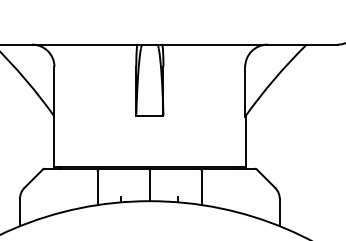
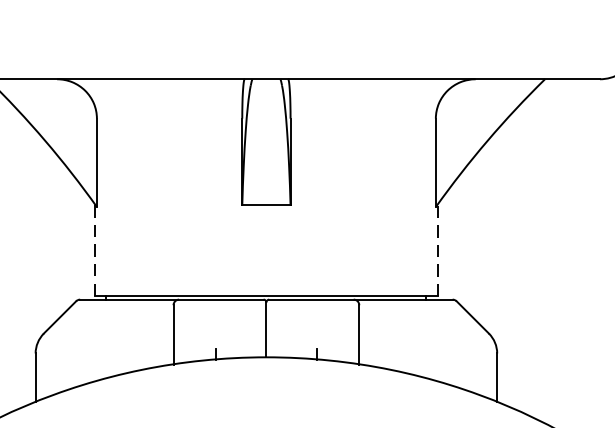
line: (53, 141) -> (95, 251), solid -> dashed
line: (246, 141) -> (438, 251), solid -> dashed

